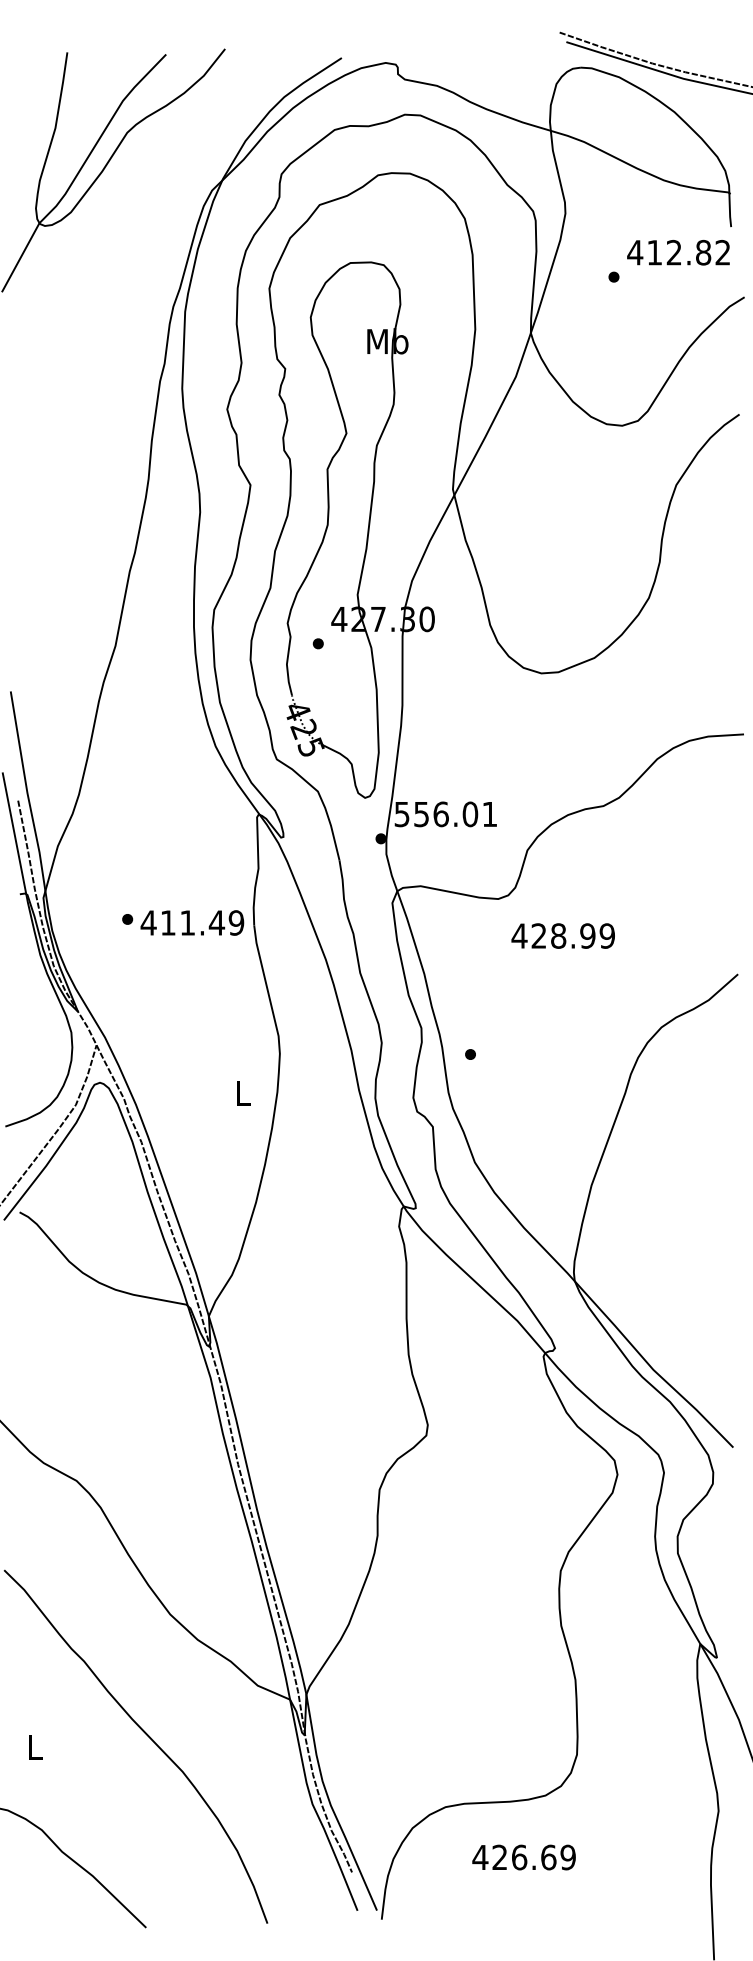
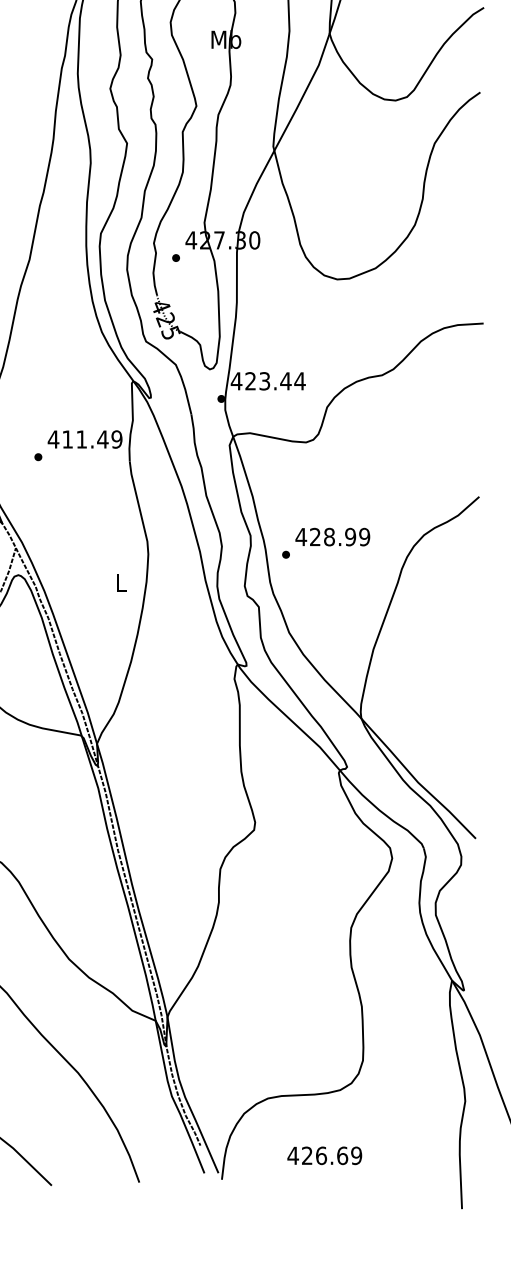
text: (445, 814) -> (267, 381), 556.01 -> 423.44
text: (192, 922) -> (85, 439), moved
text: (562, 935) -> (332, 536), moved
text: (523, 1857) -> (324, 1155), moved

